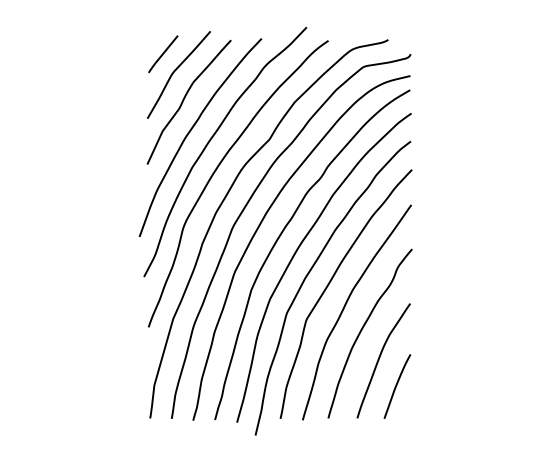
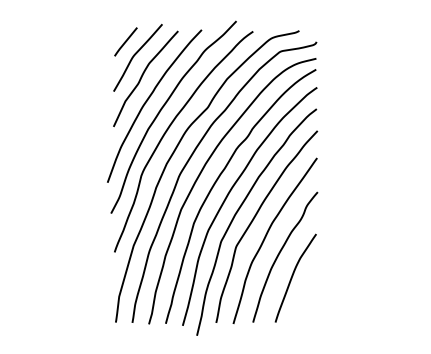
curve: (397, 385) -> (306, 297), removed

